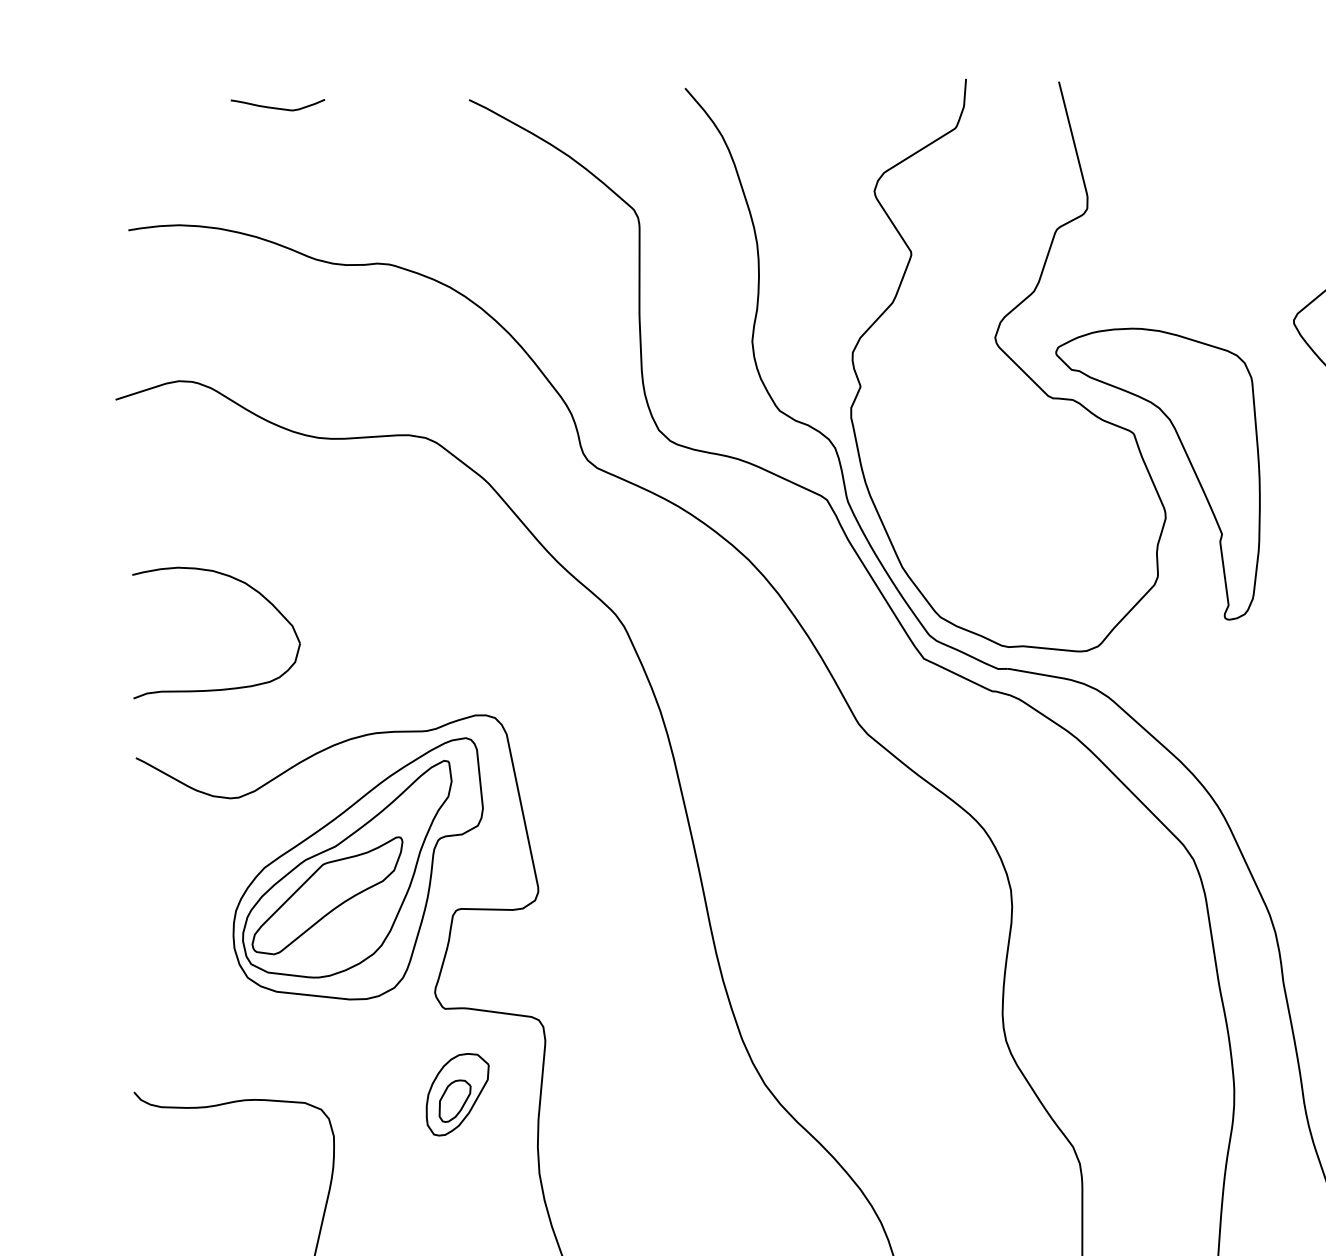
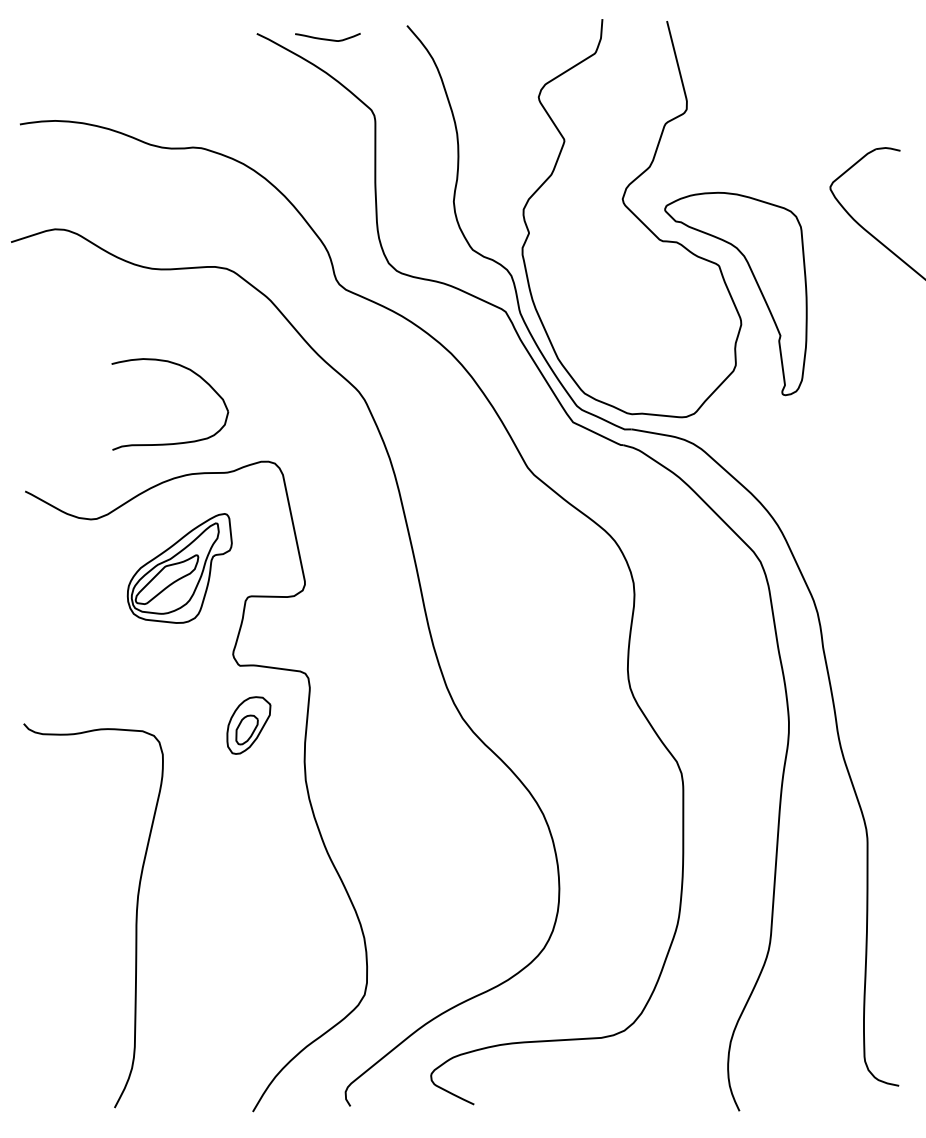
curve: (277, 106) -> (327, 38), moved
part: (224, 687) -> (175, 442), moved
part: (357, 868) -> (179, 568), size x0.6

